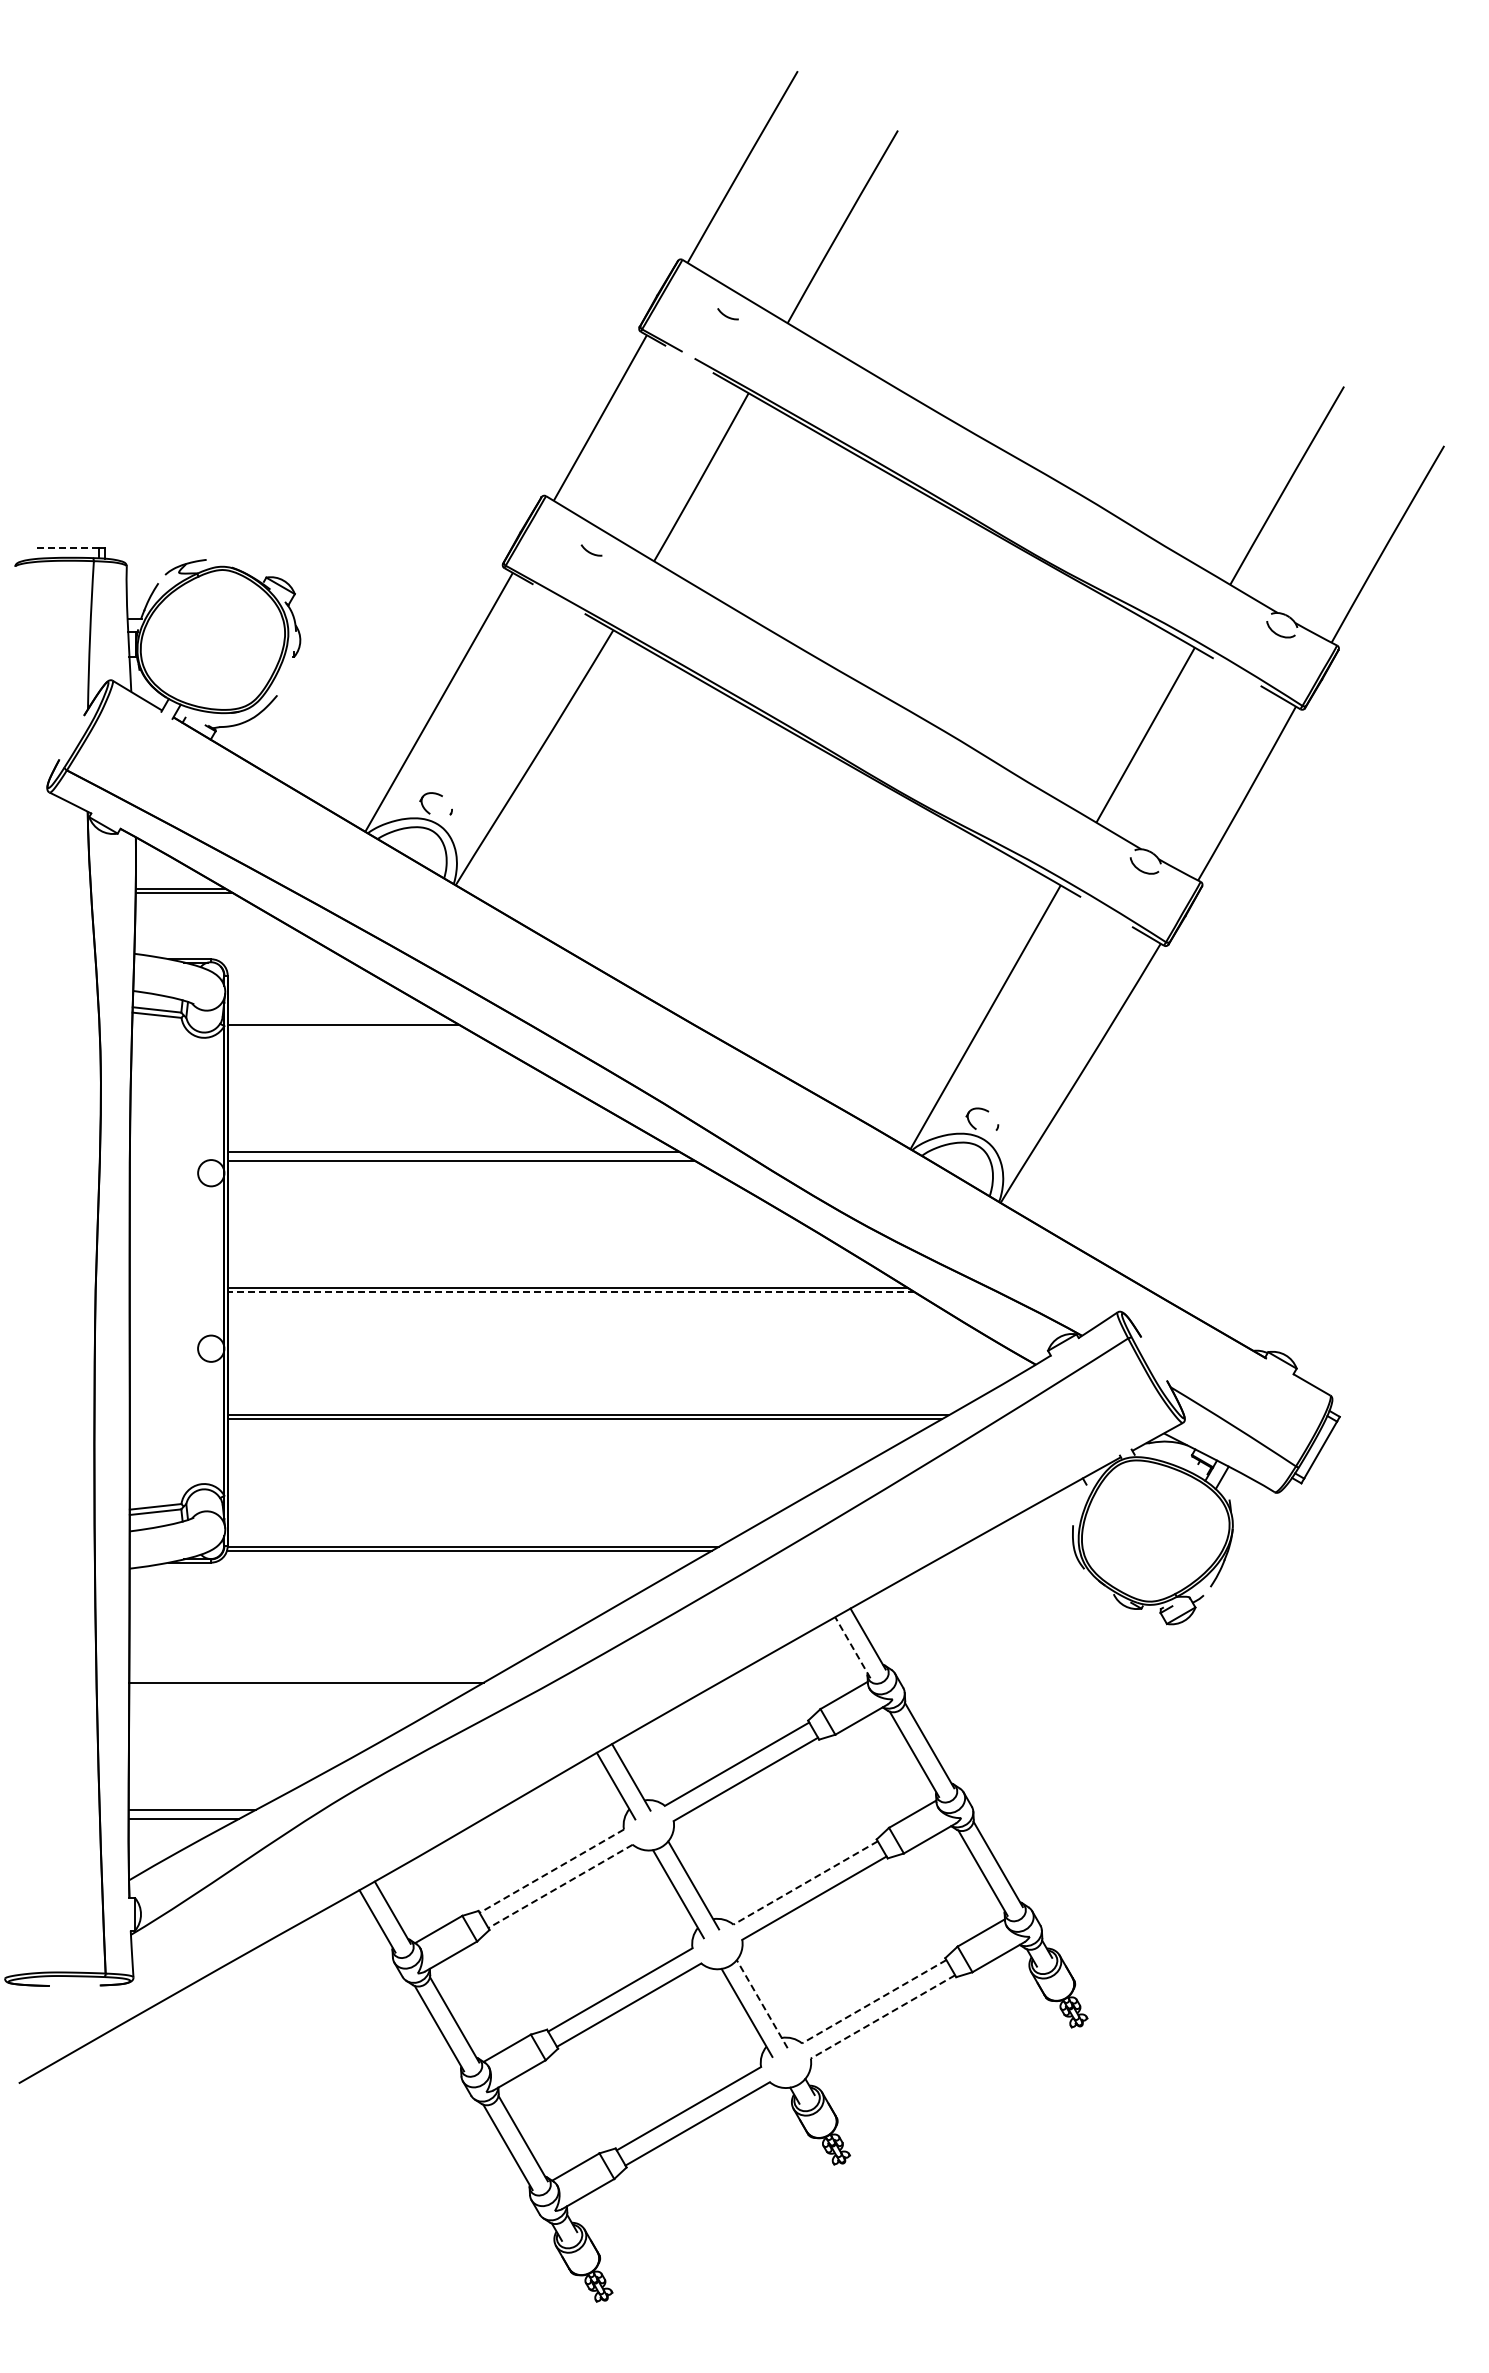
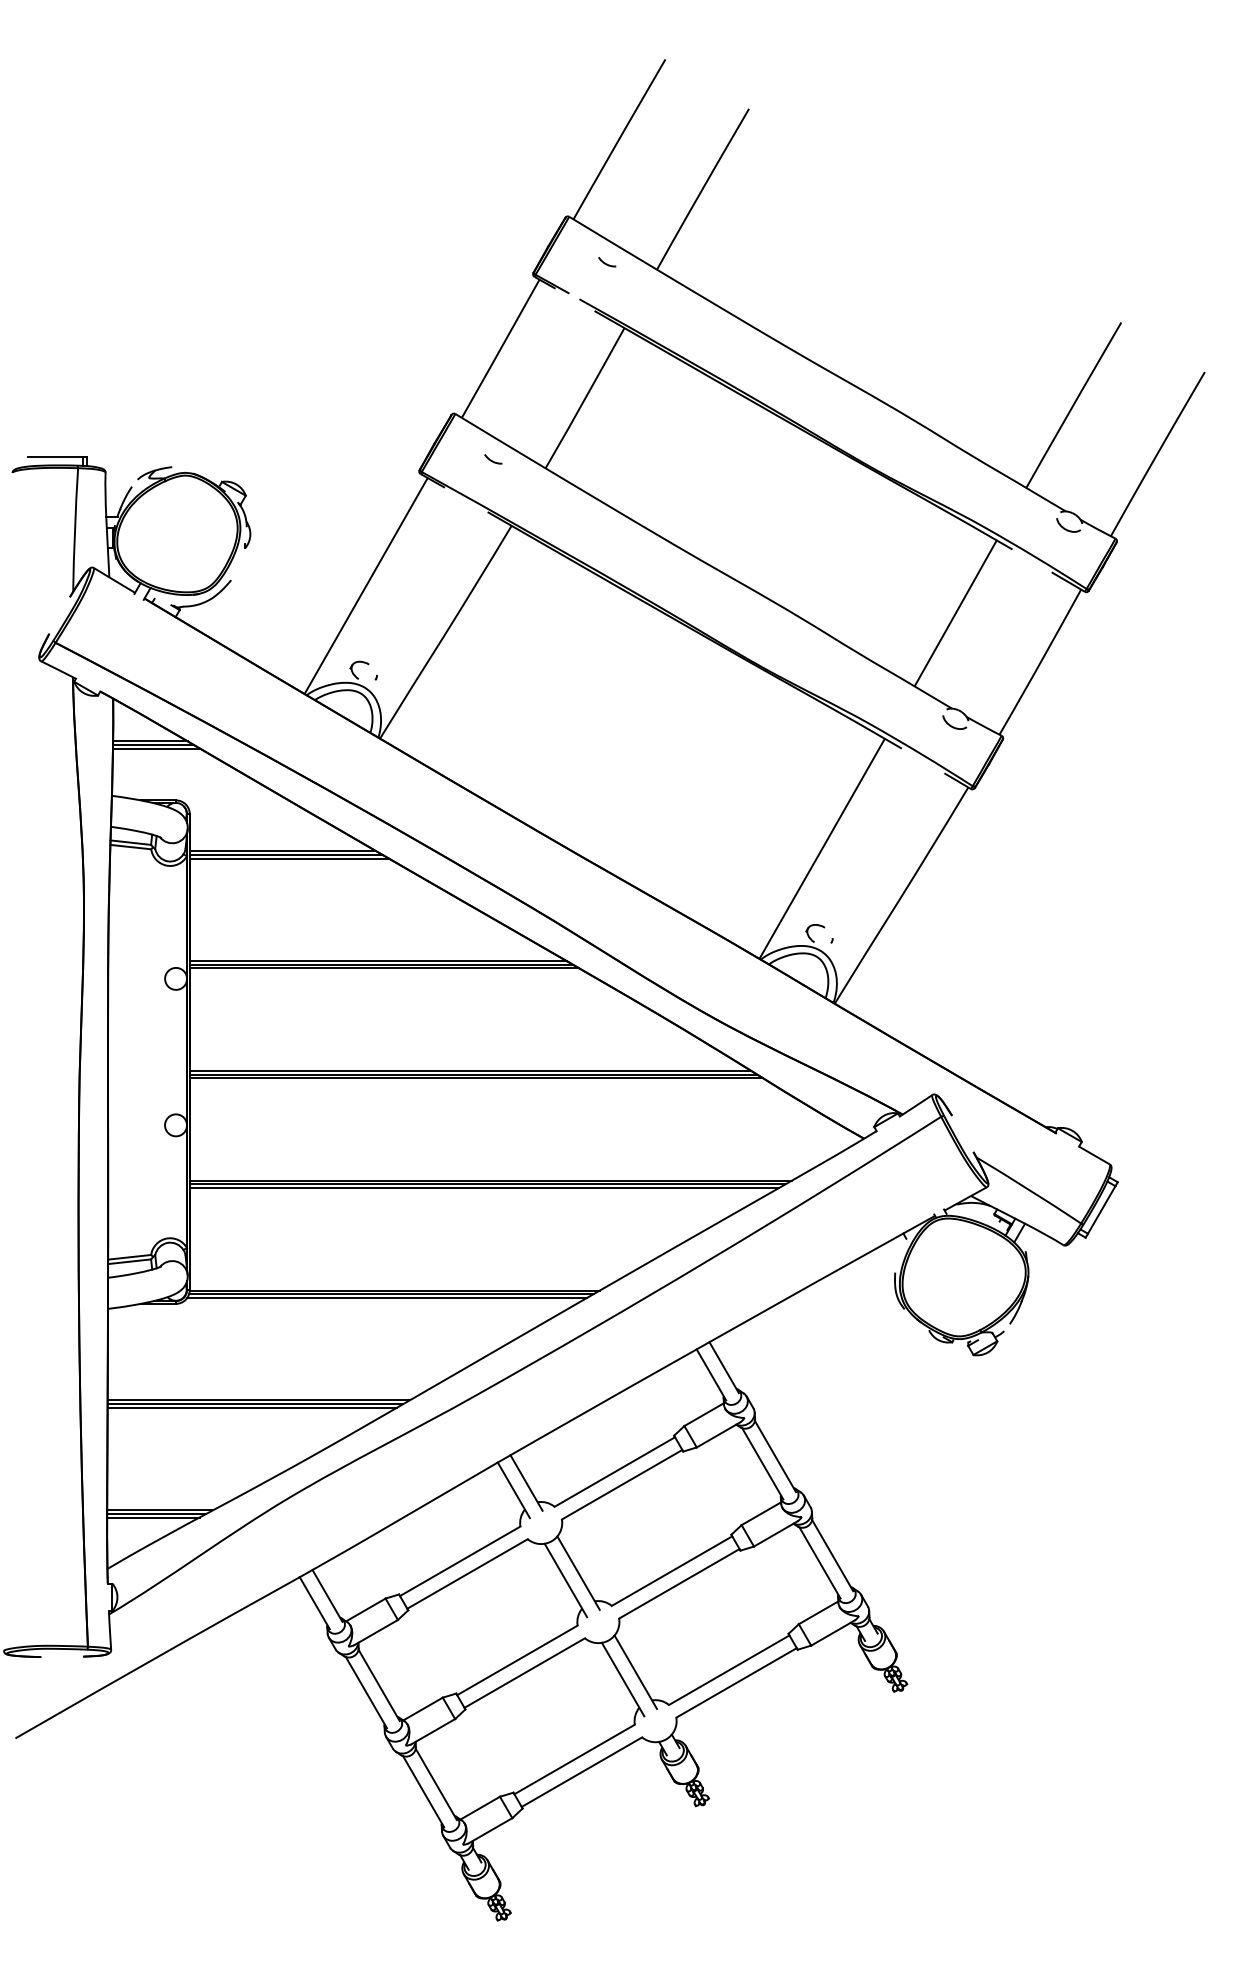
line: (66, 547) -> (55, 456), dashed -> solid
line: (187, 897) -> (156, 748), added
line: (339, 1020) -> (283, 851), added
line: (346, 1028) -> (288, 858), added
line: (456, 1156) -> (380, 964), added
line: (563, 1283) -> (469, 1070), added
line: (571, 1292) -> (476, 1078), dashed -> solid
line: (580, 1423) -> (484, 1187), added
line: (463, 1555) -> (386, 1297), added
line: (852, 1647) -> (711, 1374), dashed -> solid
line: (310, 1678) -> (258, 1400), added
line: (302, 1687) -> (252, 1408), added
line: (187, 1814) -> (156, 1514), added
line: (551, 1871) -> (459, 1561), dashed -> solid
line: (805, 1883) -> (671, 1571), dashed -> solid
line: (560, 1886) -> (467, 1574), dashed -> solid
line: (873, 2001) -> (728, 1670), dashed -> solid
line: (762, 2004) -> (636, 1672), dashed -> solid
line: (882, 2017) -> (736, 1683), dashed -> solid

